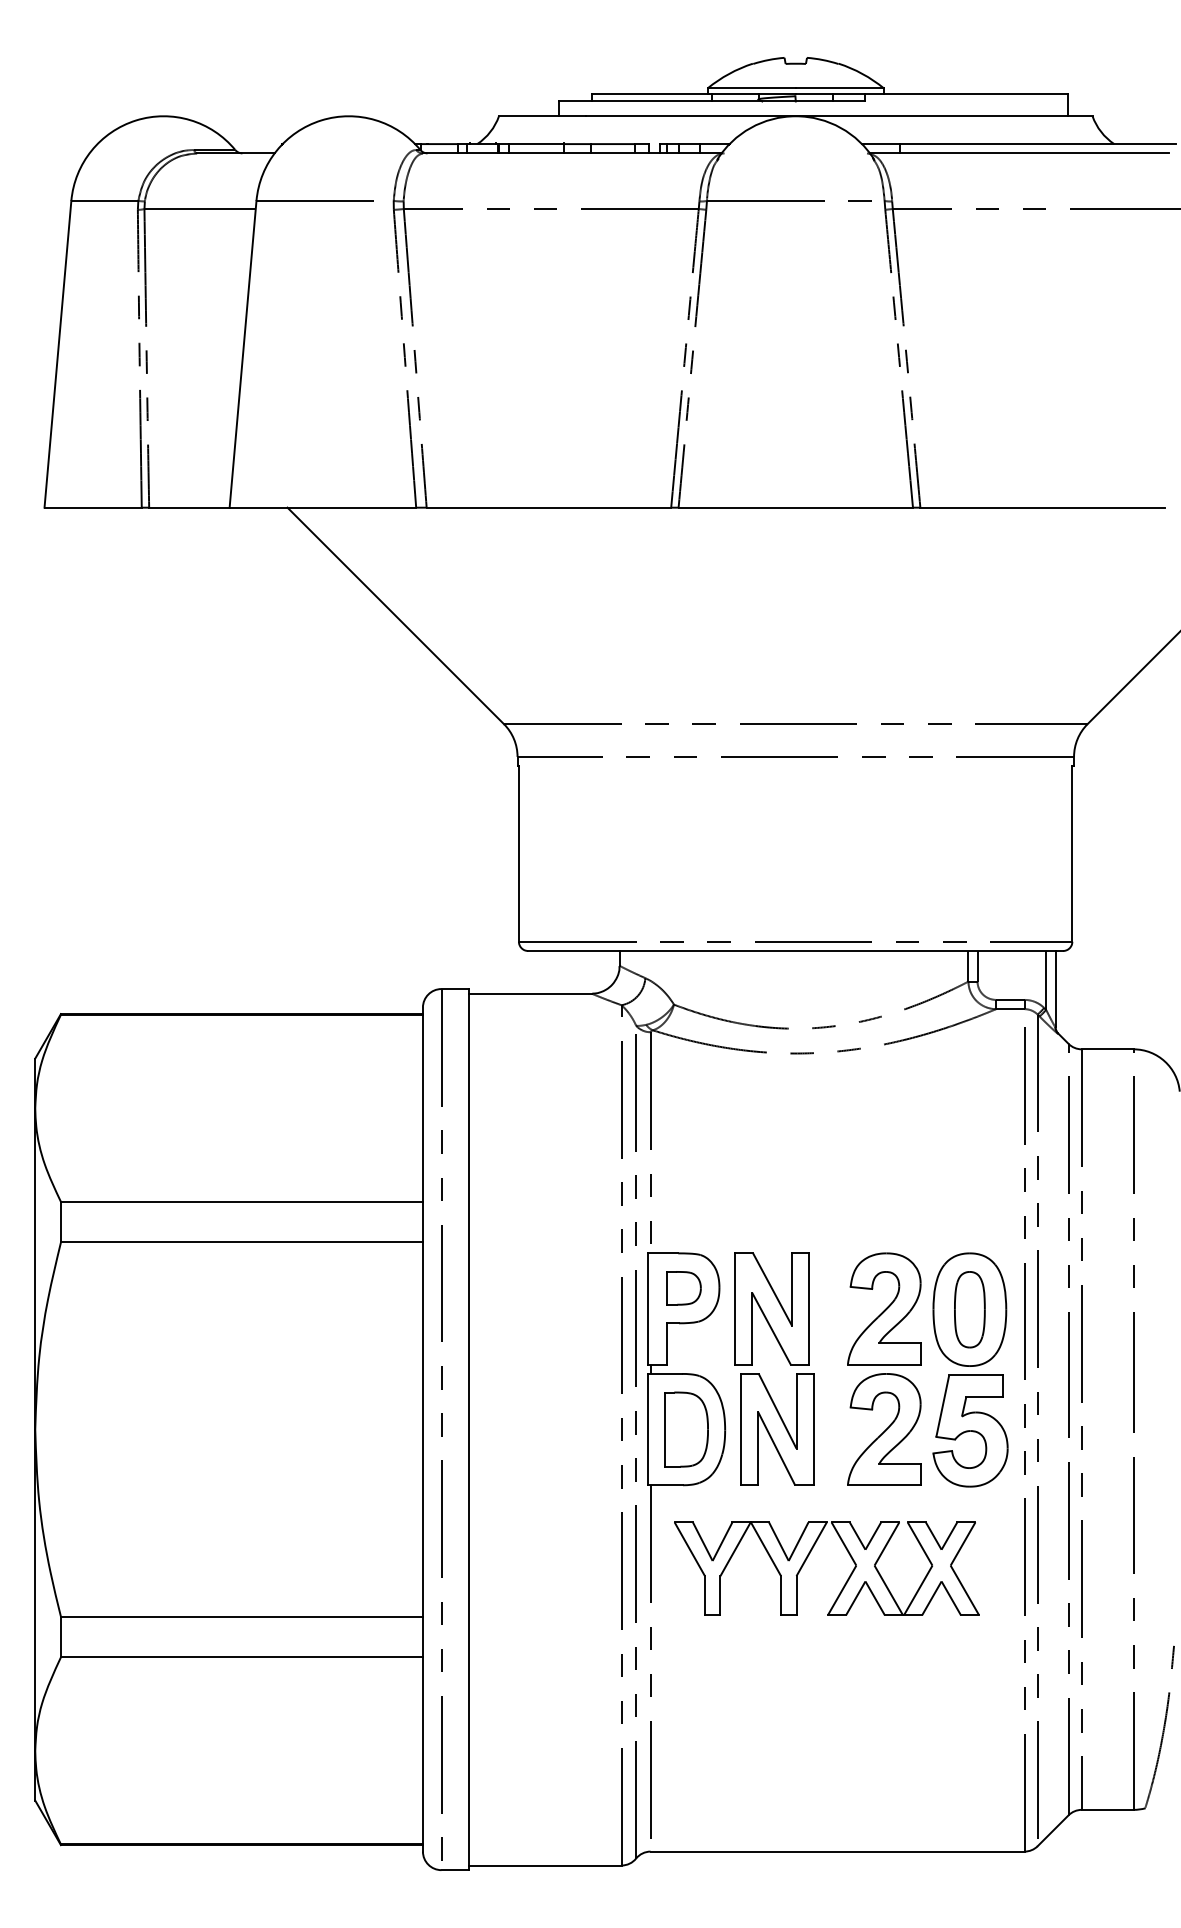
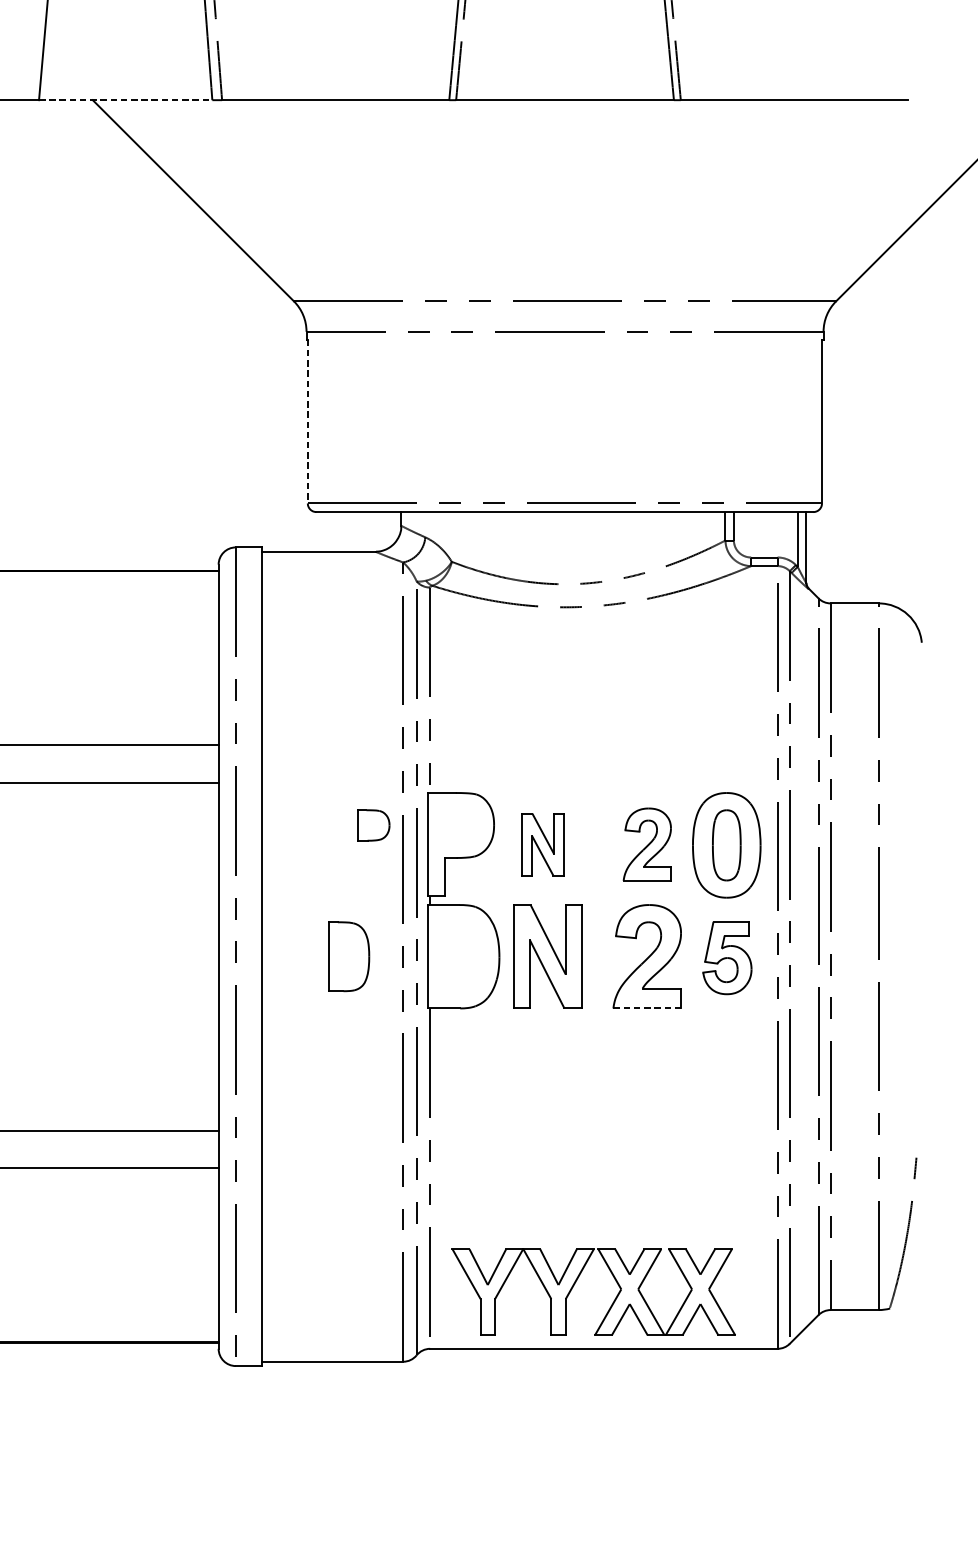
line: (323, 507) -> (126, 100), solid -> dashed
line: (518, 854) -> (307, 422), solid -> dashed
part: (683, 1288) -> (373, 825), moved
part: (771, 1308) -> (542, 844), size x0.6
part: (884, 1308) -> (647, 844), size x0.7
part: (686, 1429) -> (349, 956), moved
part: (970, 1430) -> (727, 957), size x0.7
line: (884, 1485) -> (647, 1008), solid -> dashed
part: (808, 1557) -> (576, 1281), moved

